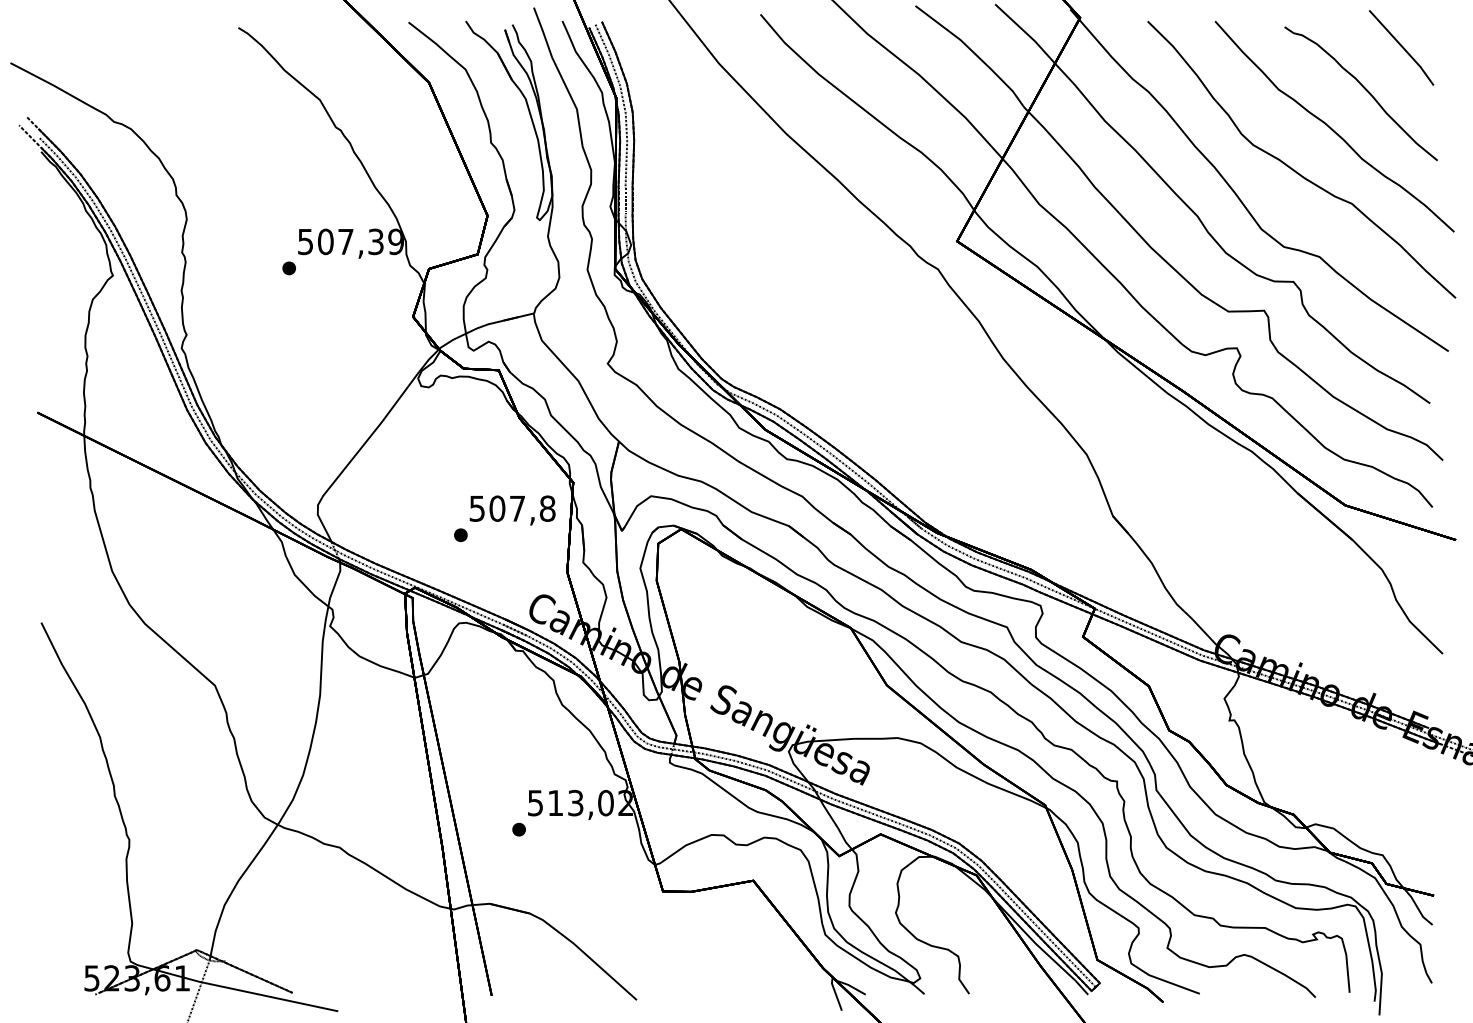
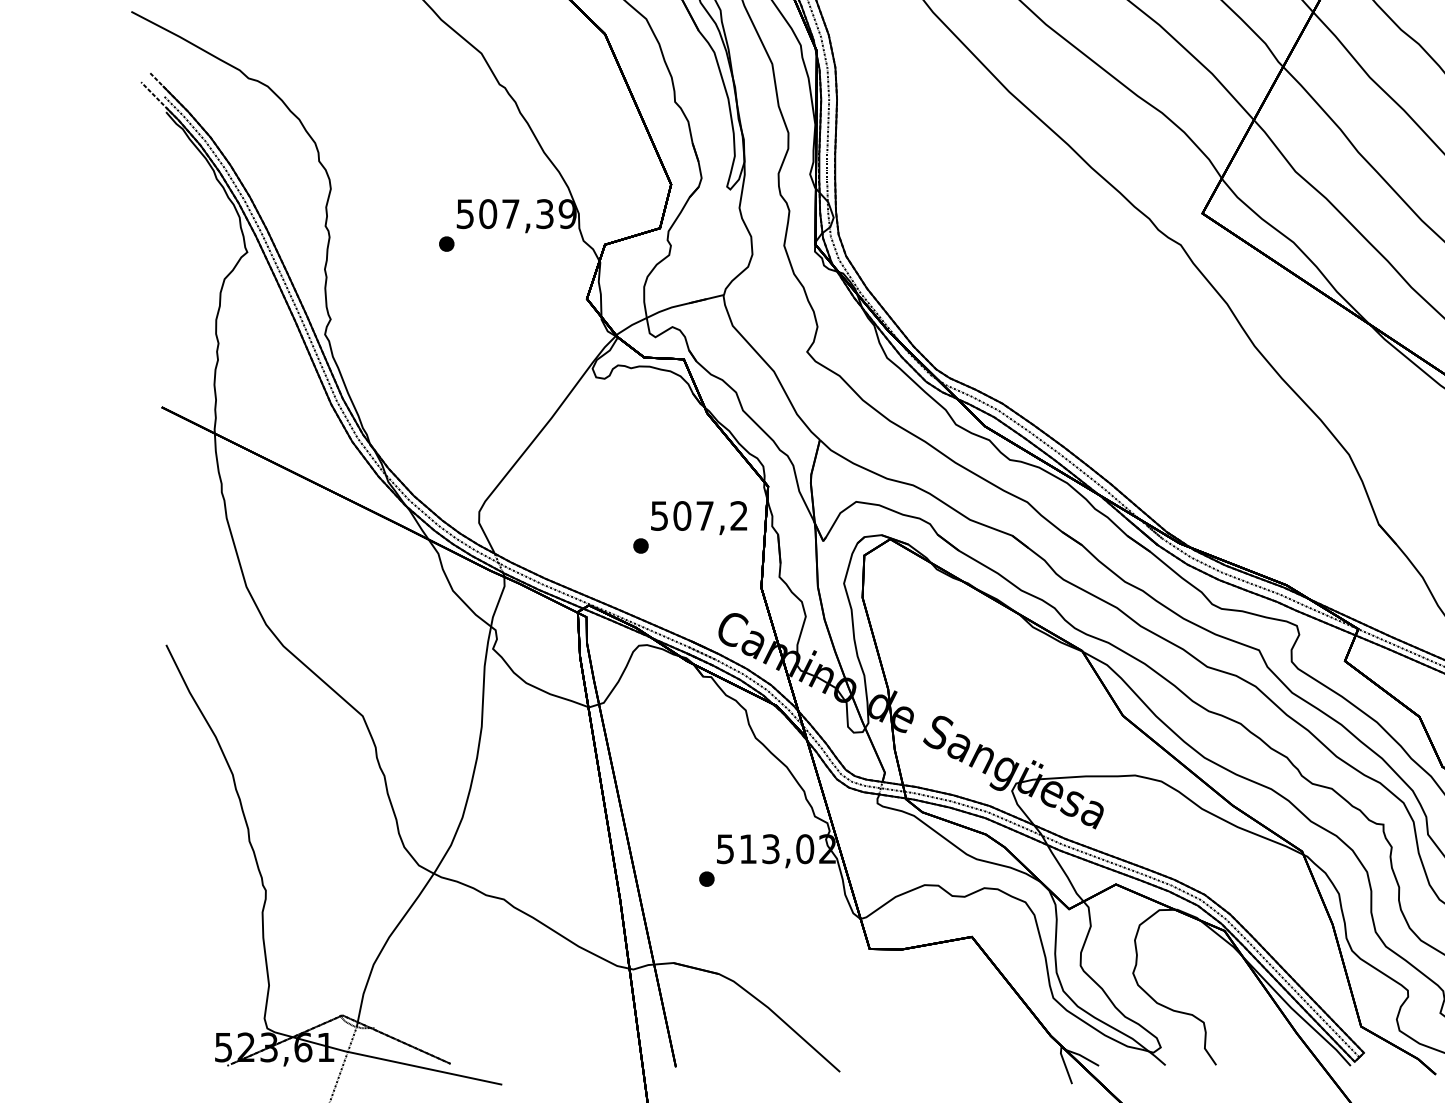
text: (547, 508) -> (738, 515), 507,8 -> 507,2

